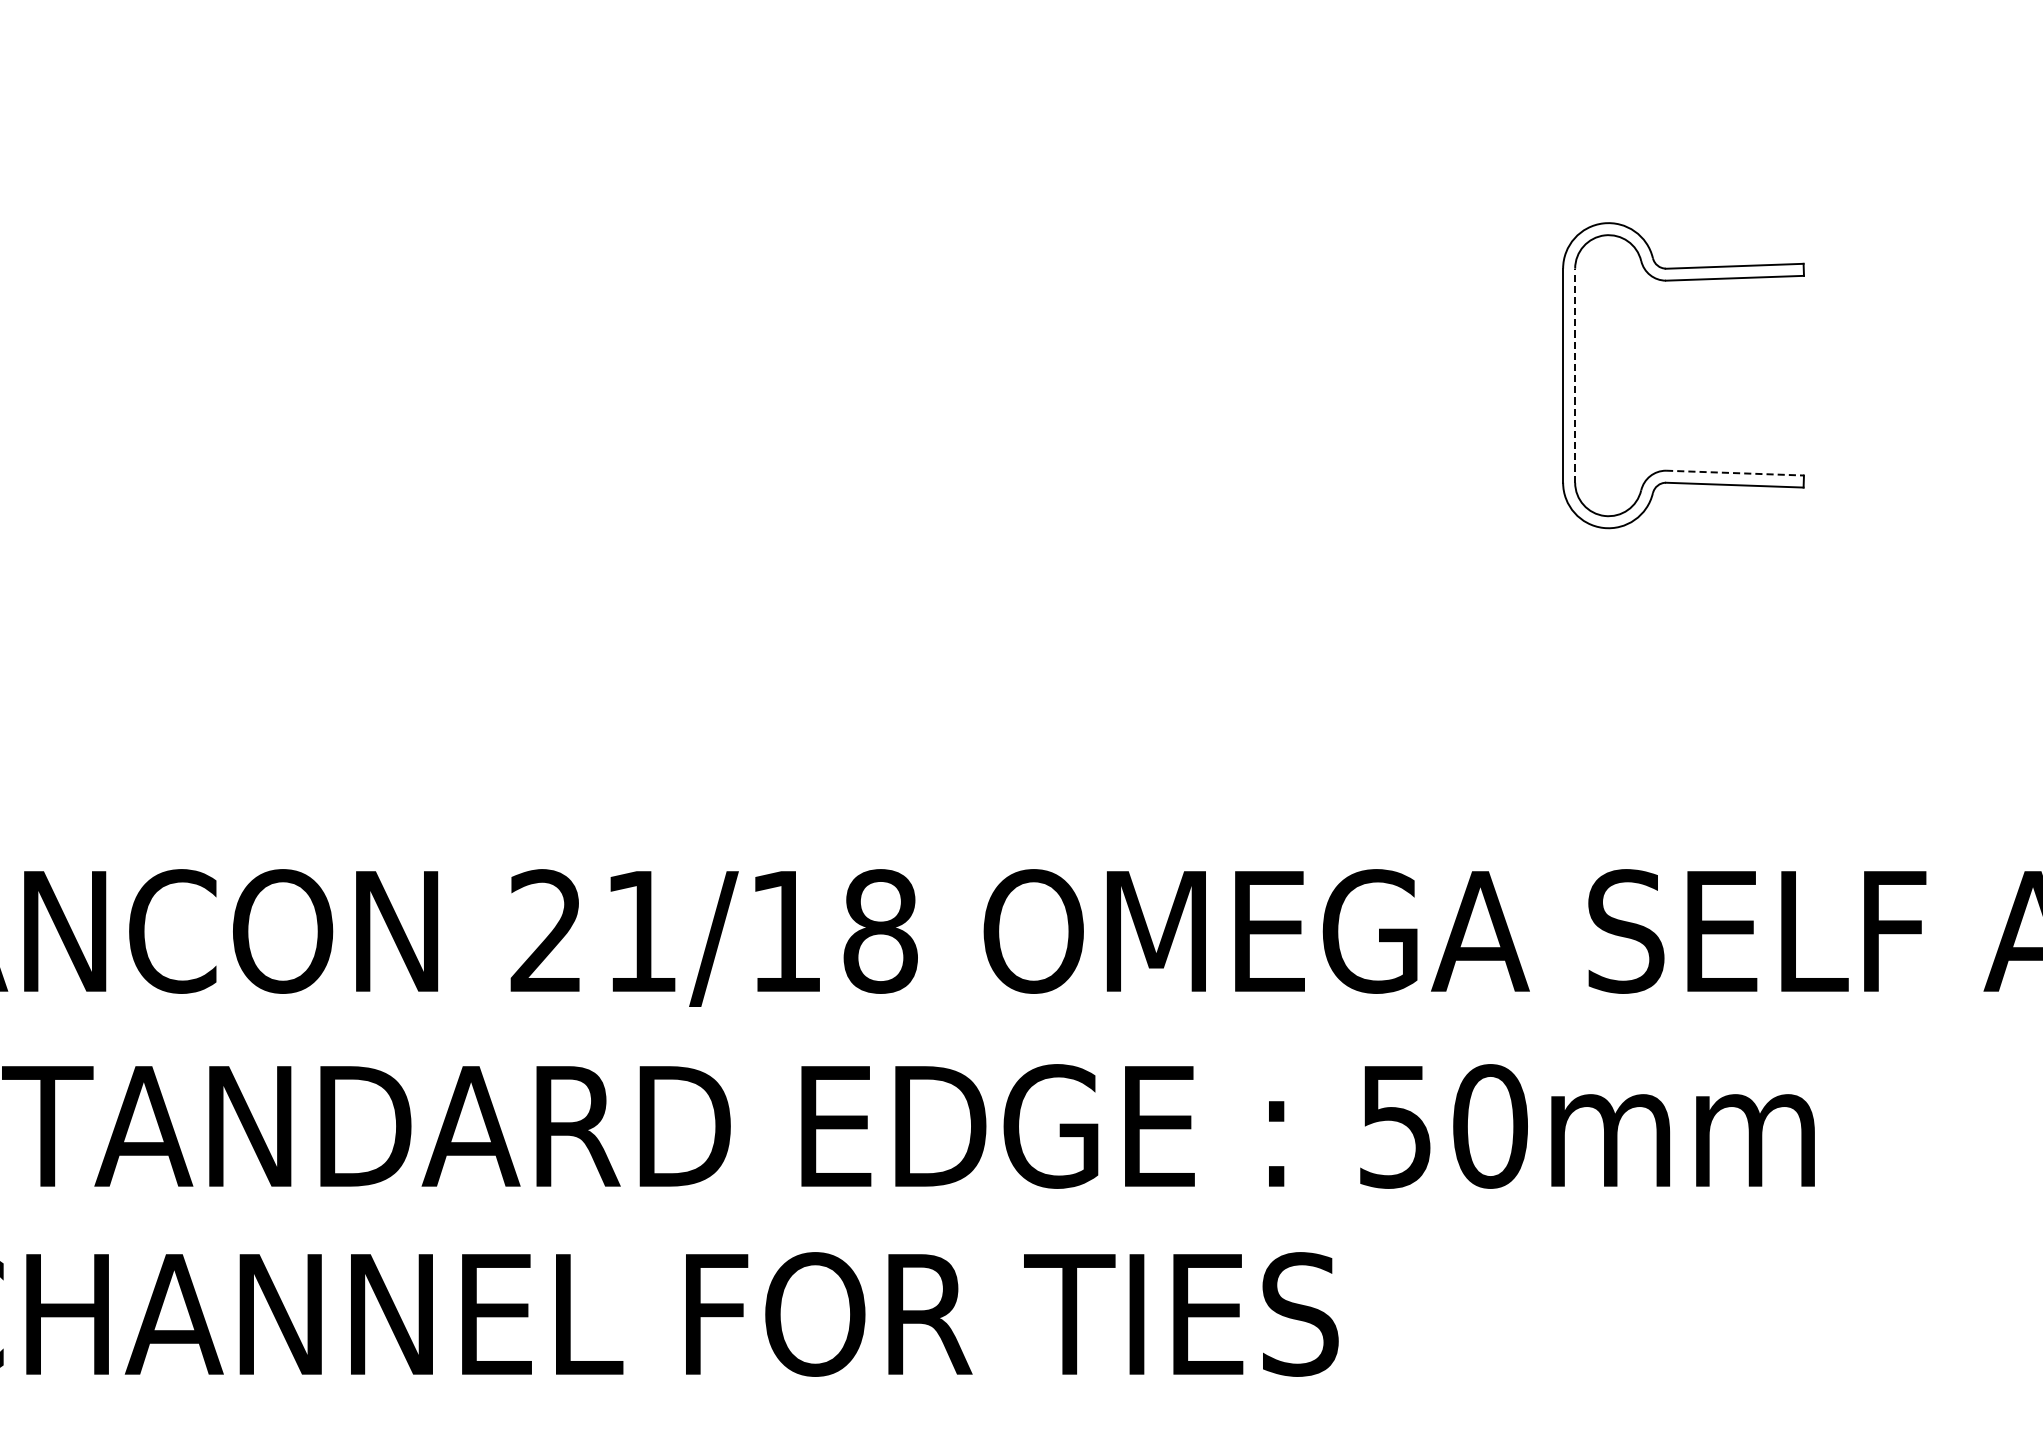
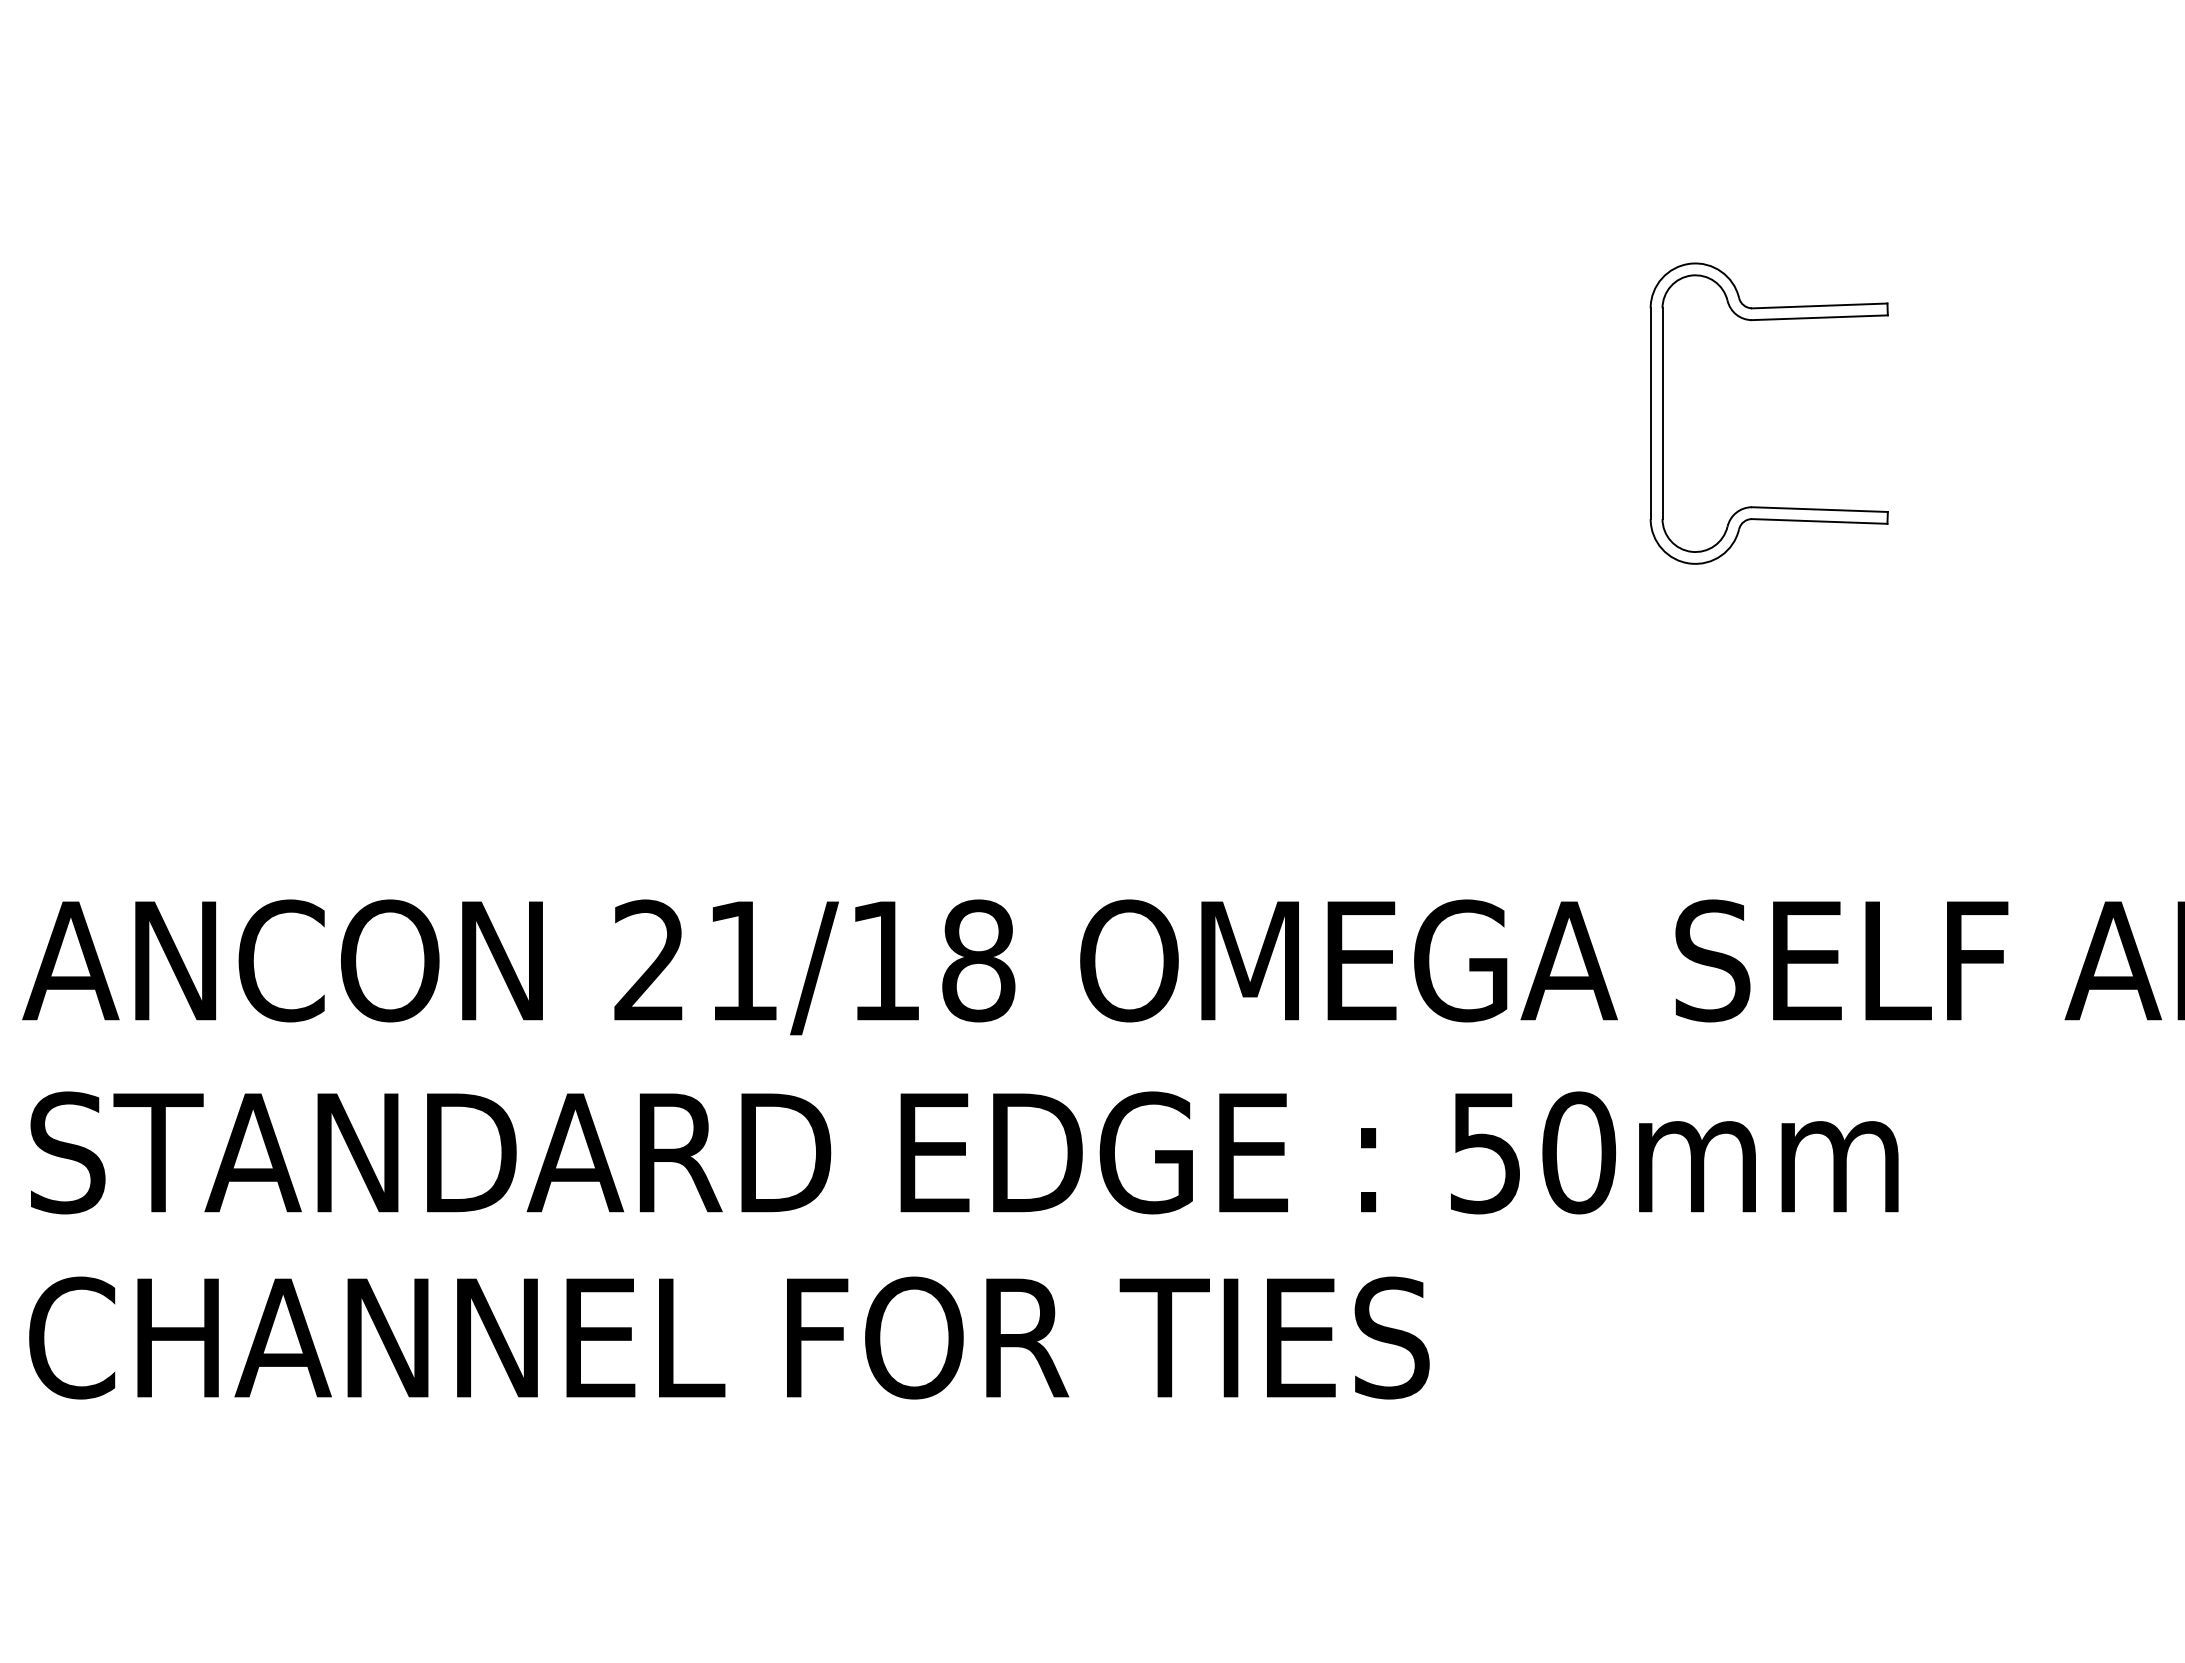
line: (1575, 375) -> (1662, 413), dashed -> solid
line: (1734, 473) -> (1819, 509), dashed -> solid

